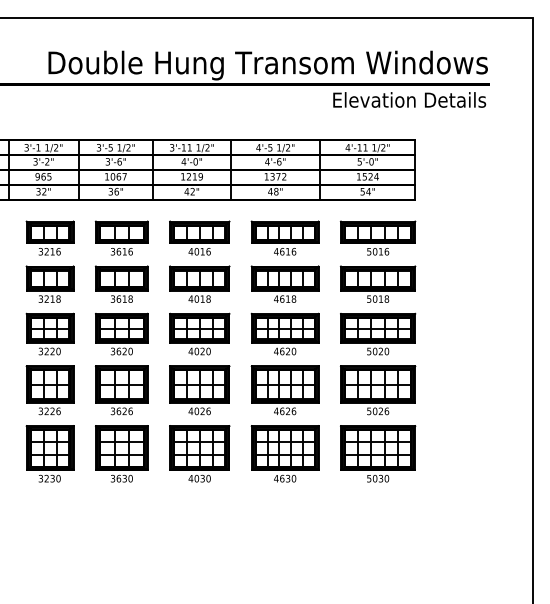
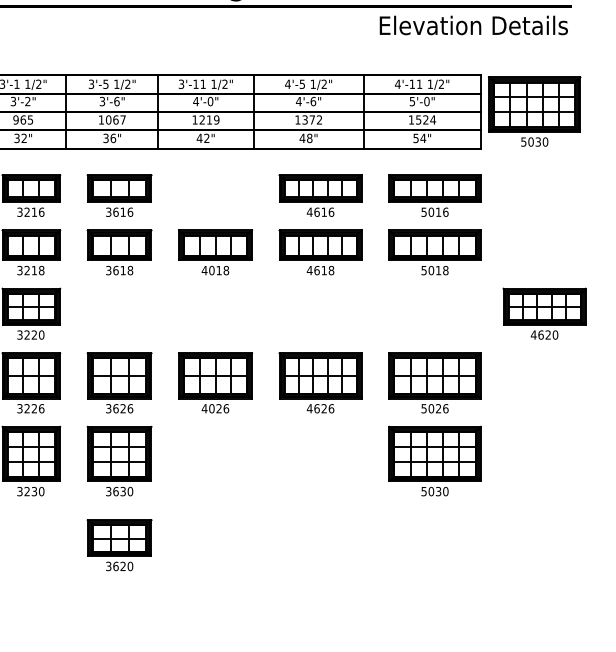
part: (459, 169) -> (535, 111), added
part: (199, 237) -> (215, 194), removed
part: (121, 333) -> (119, 544), moved
part: (199, 333) -> (215, 312), removed
part: (284, 333) -> (543, 312), moved
part: (378, 333) -> (435, 312), removed
part: (199, 453) -> (215, 460), removed
part: (284, 453) -> (319, 460), removed

